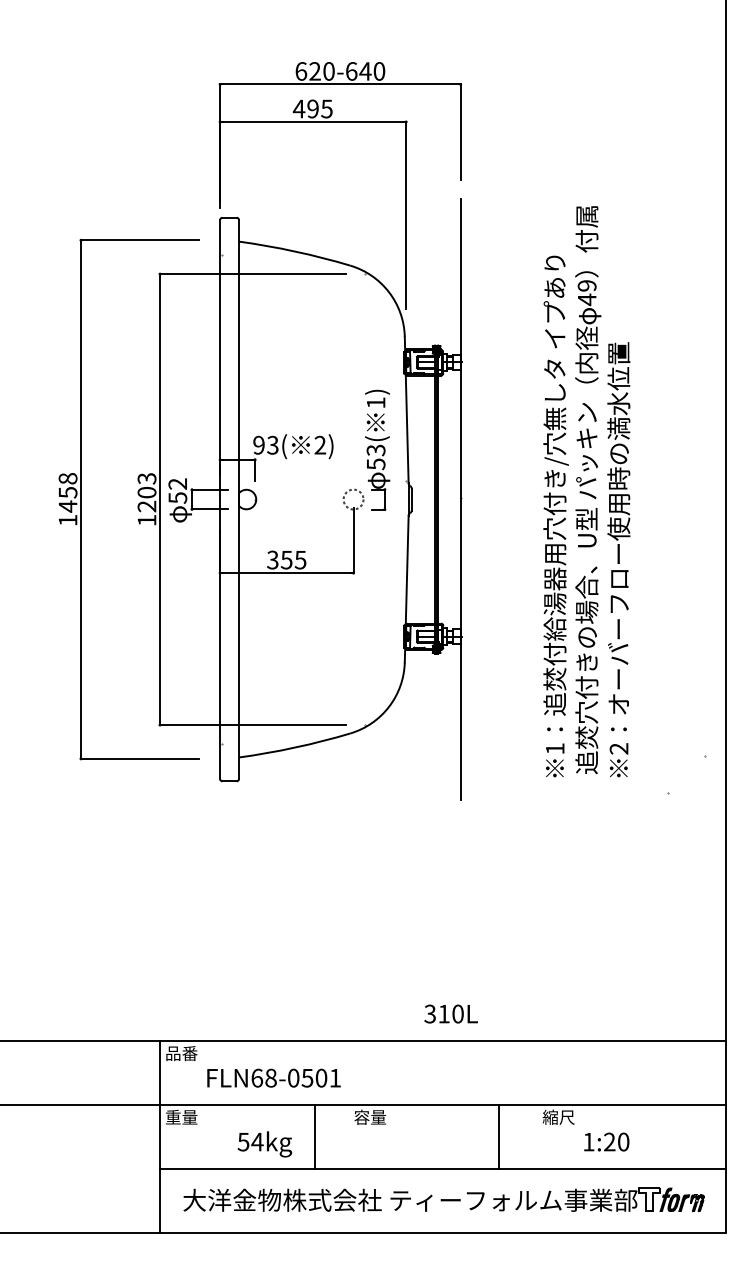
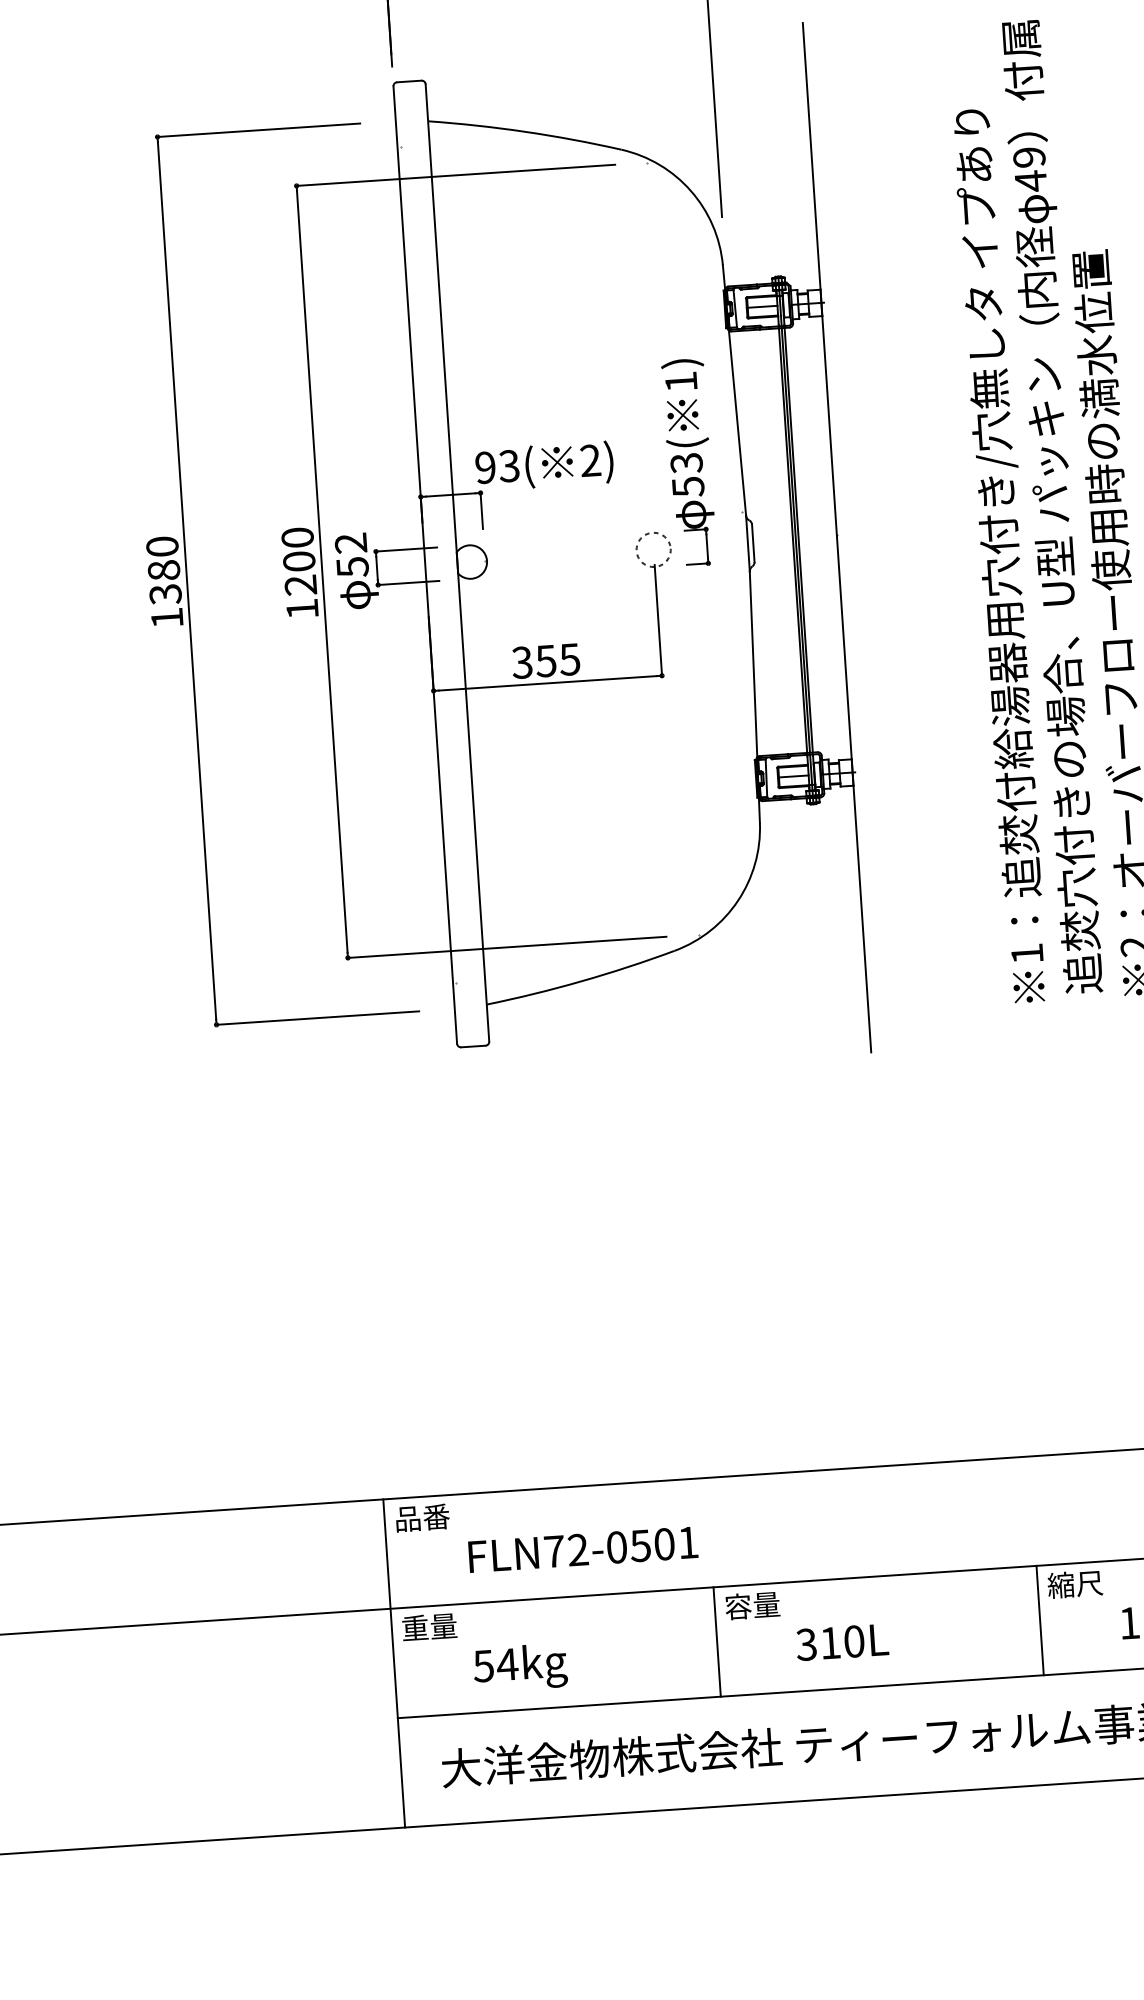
text: (146, 478) -> (296, 537), 1203 -> 1200
text: (67, 492) -> (163, 570), 1458 -> 1380
text: (450, 1013) -> (841, 1641), moved
text: (263, 1077) -> (565, 1549), FLN68-0501 -> FLN72-0501
line: (315, 1136) -> (717, 1641), moved
line: (498, 1136) -> (1039, 1619), moved
text: (264, 1144) -> (519, 1667), moved

